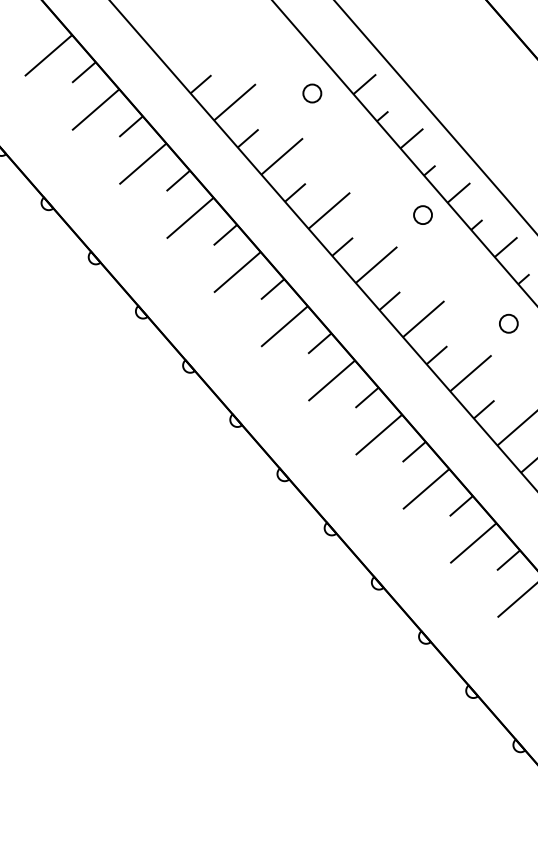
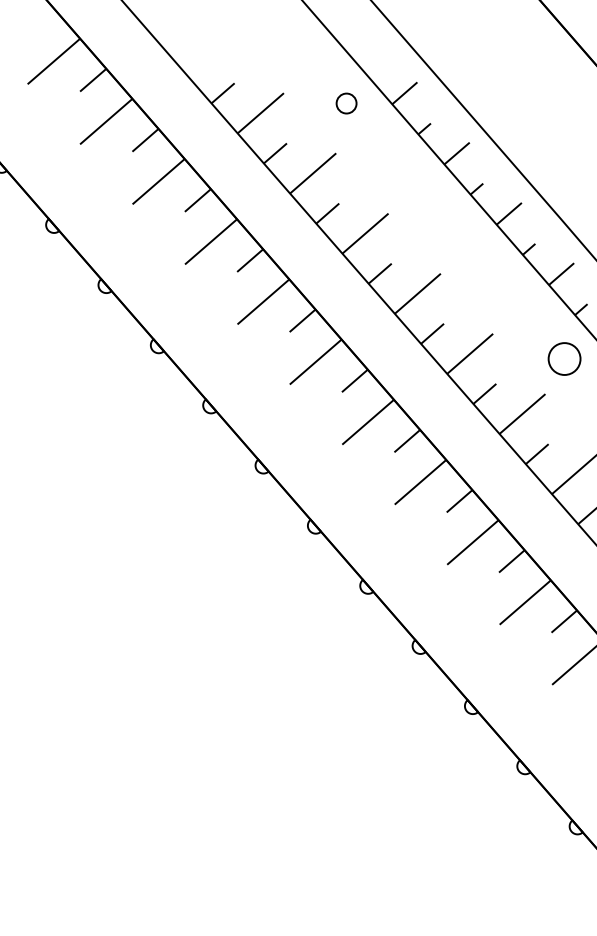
circle: (422, 214) -> (468, 237), removed
circle: (508, 323) -> (564, 358), size x1.6

